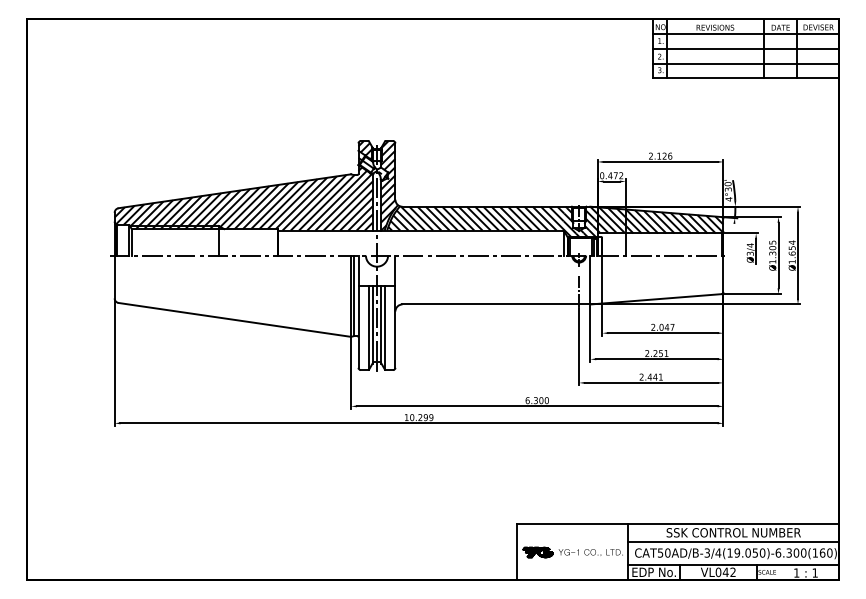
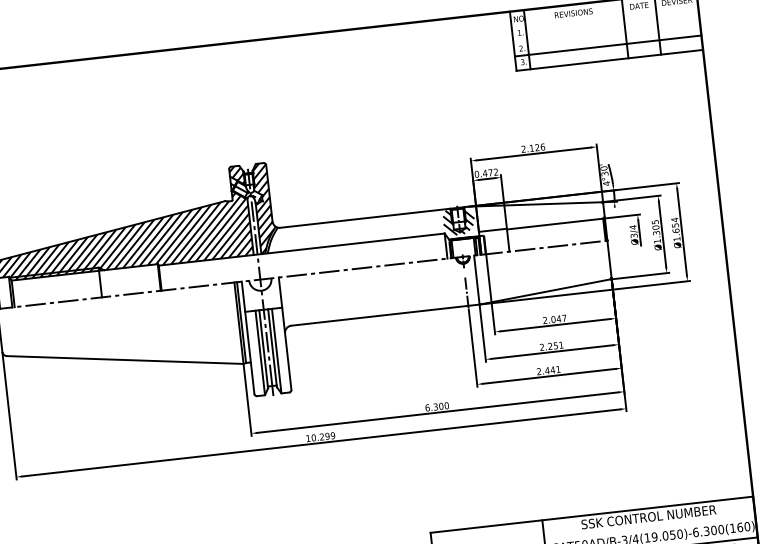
line: (745, 33) -> (604, 15), removed
line: (745, 48) -> (606, 30), removed
hatch: (555, 221) -> (435, 225), removed
line: (733, 541) -> (649, 525), removed

